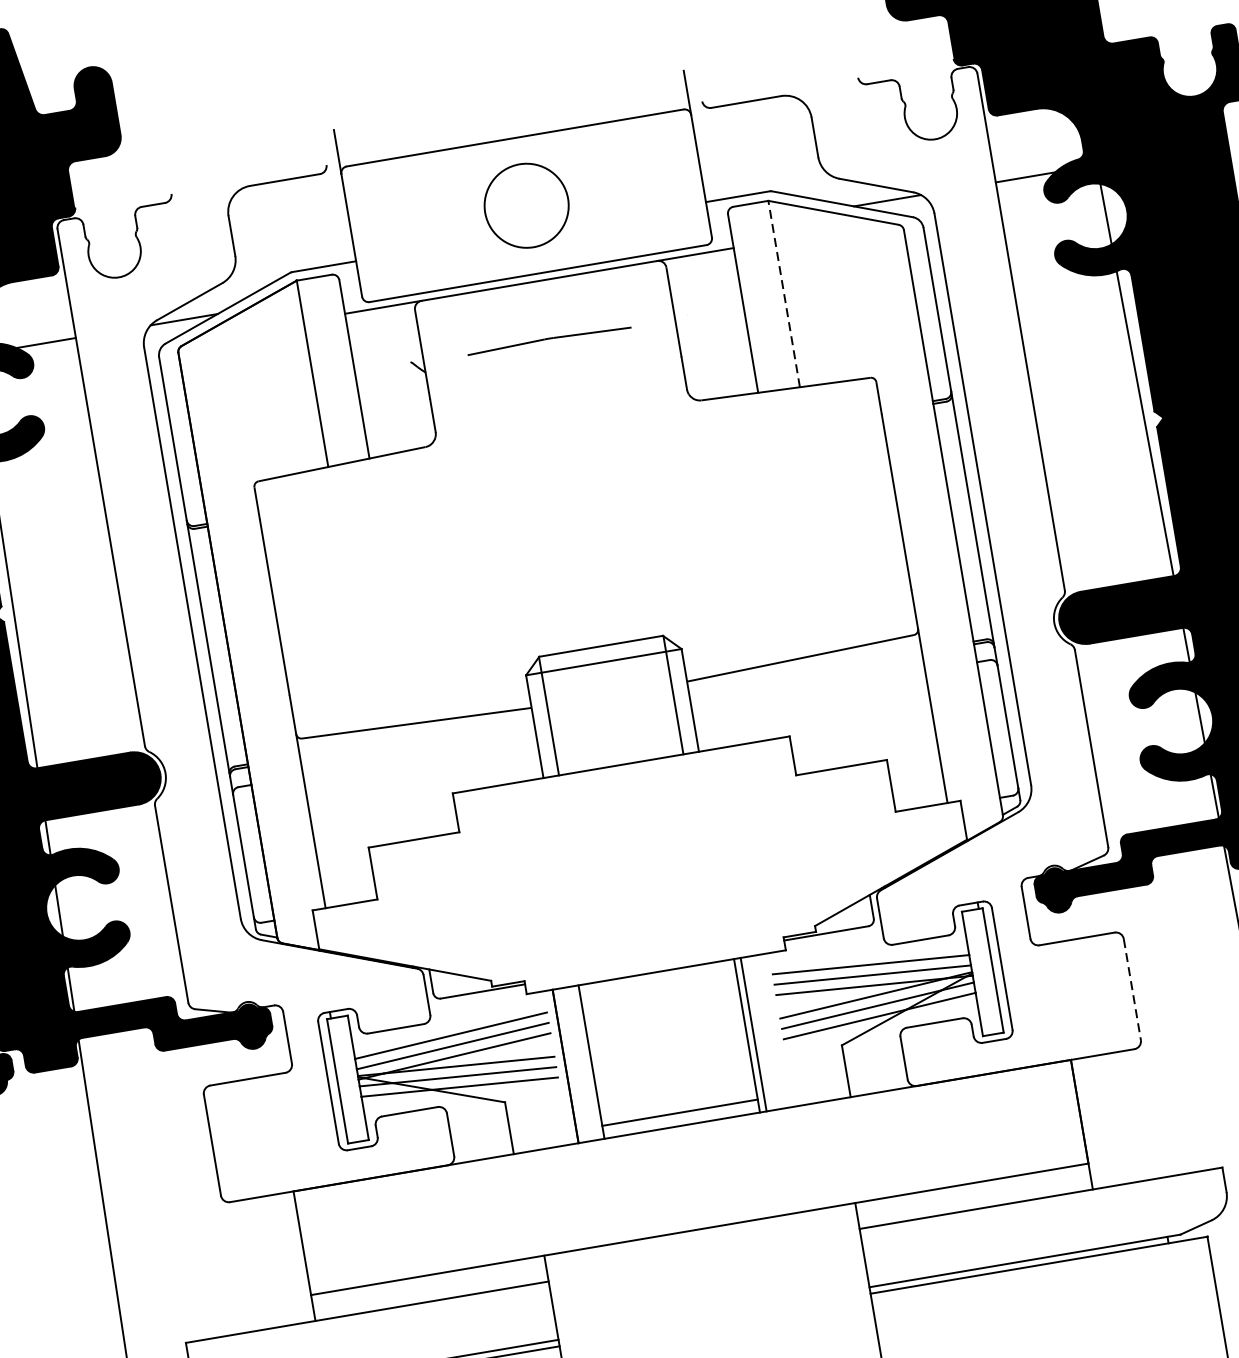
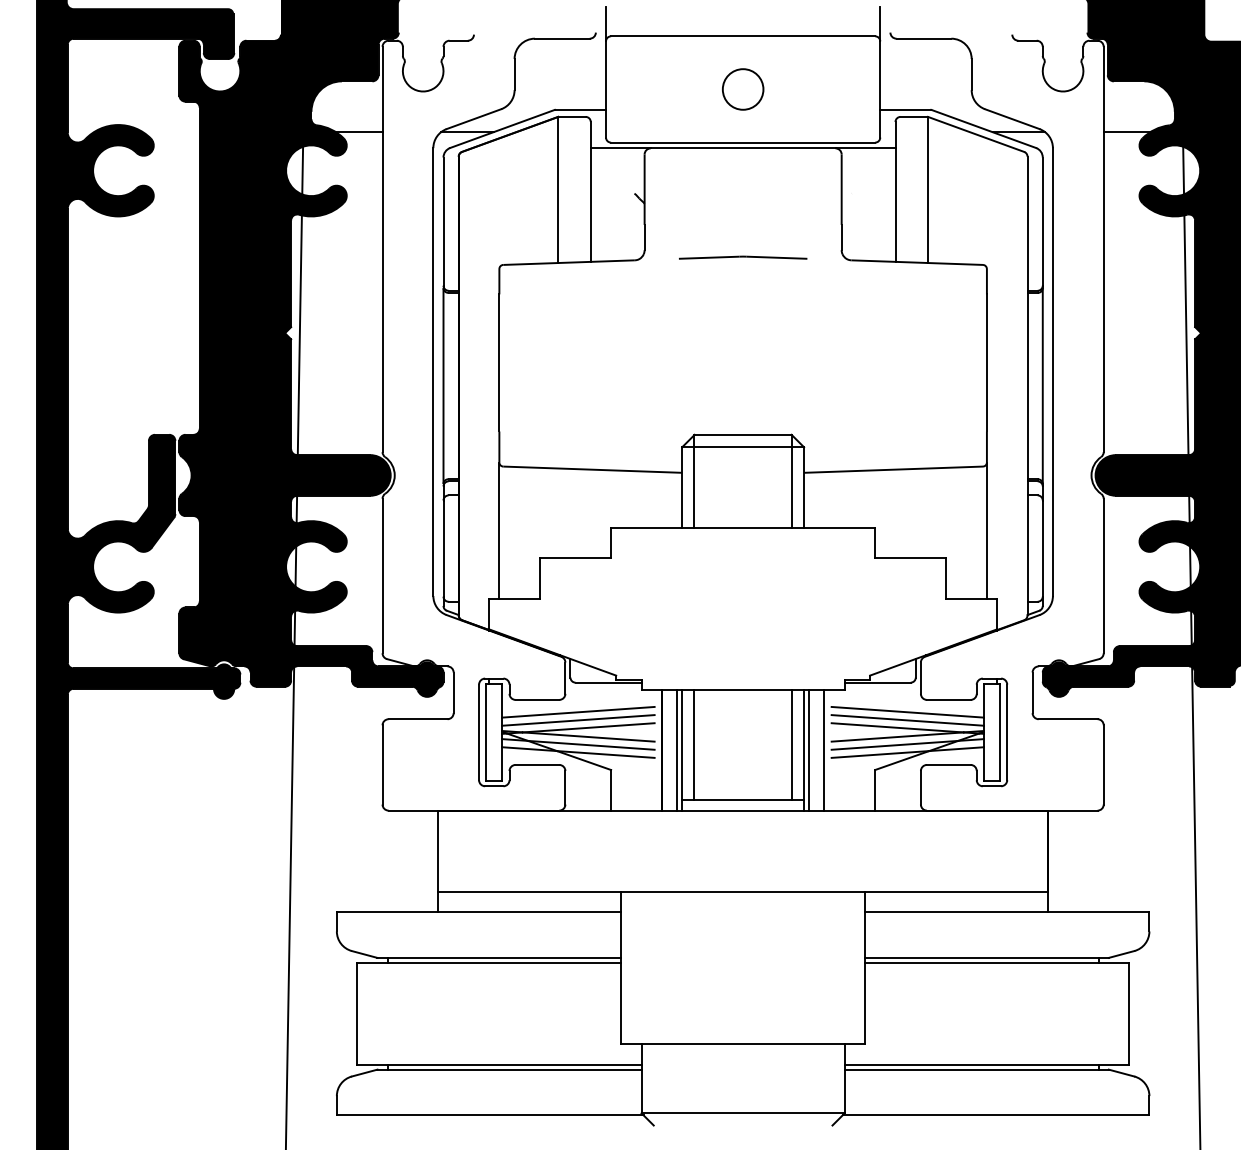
circle: (525, 205) -> (742, 89), size x0.62
line: (784, 293) -> (928, 189), dashed -> solid
part: (549, 339) -> (743, 257), moved
line: (1131, 989) -> (1103, 764), dashed -> solid
line: (773, 1031) -> (824, 750), added
line: (729, 1032) -> (791, 745), added
line: (606, 1053) -> (694, 745), added
line: (585, 1063) -> (677, 750), added

